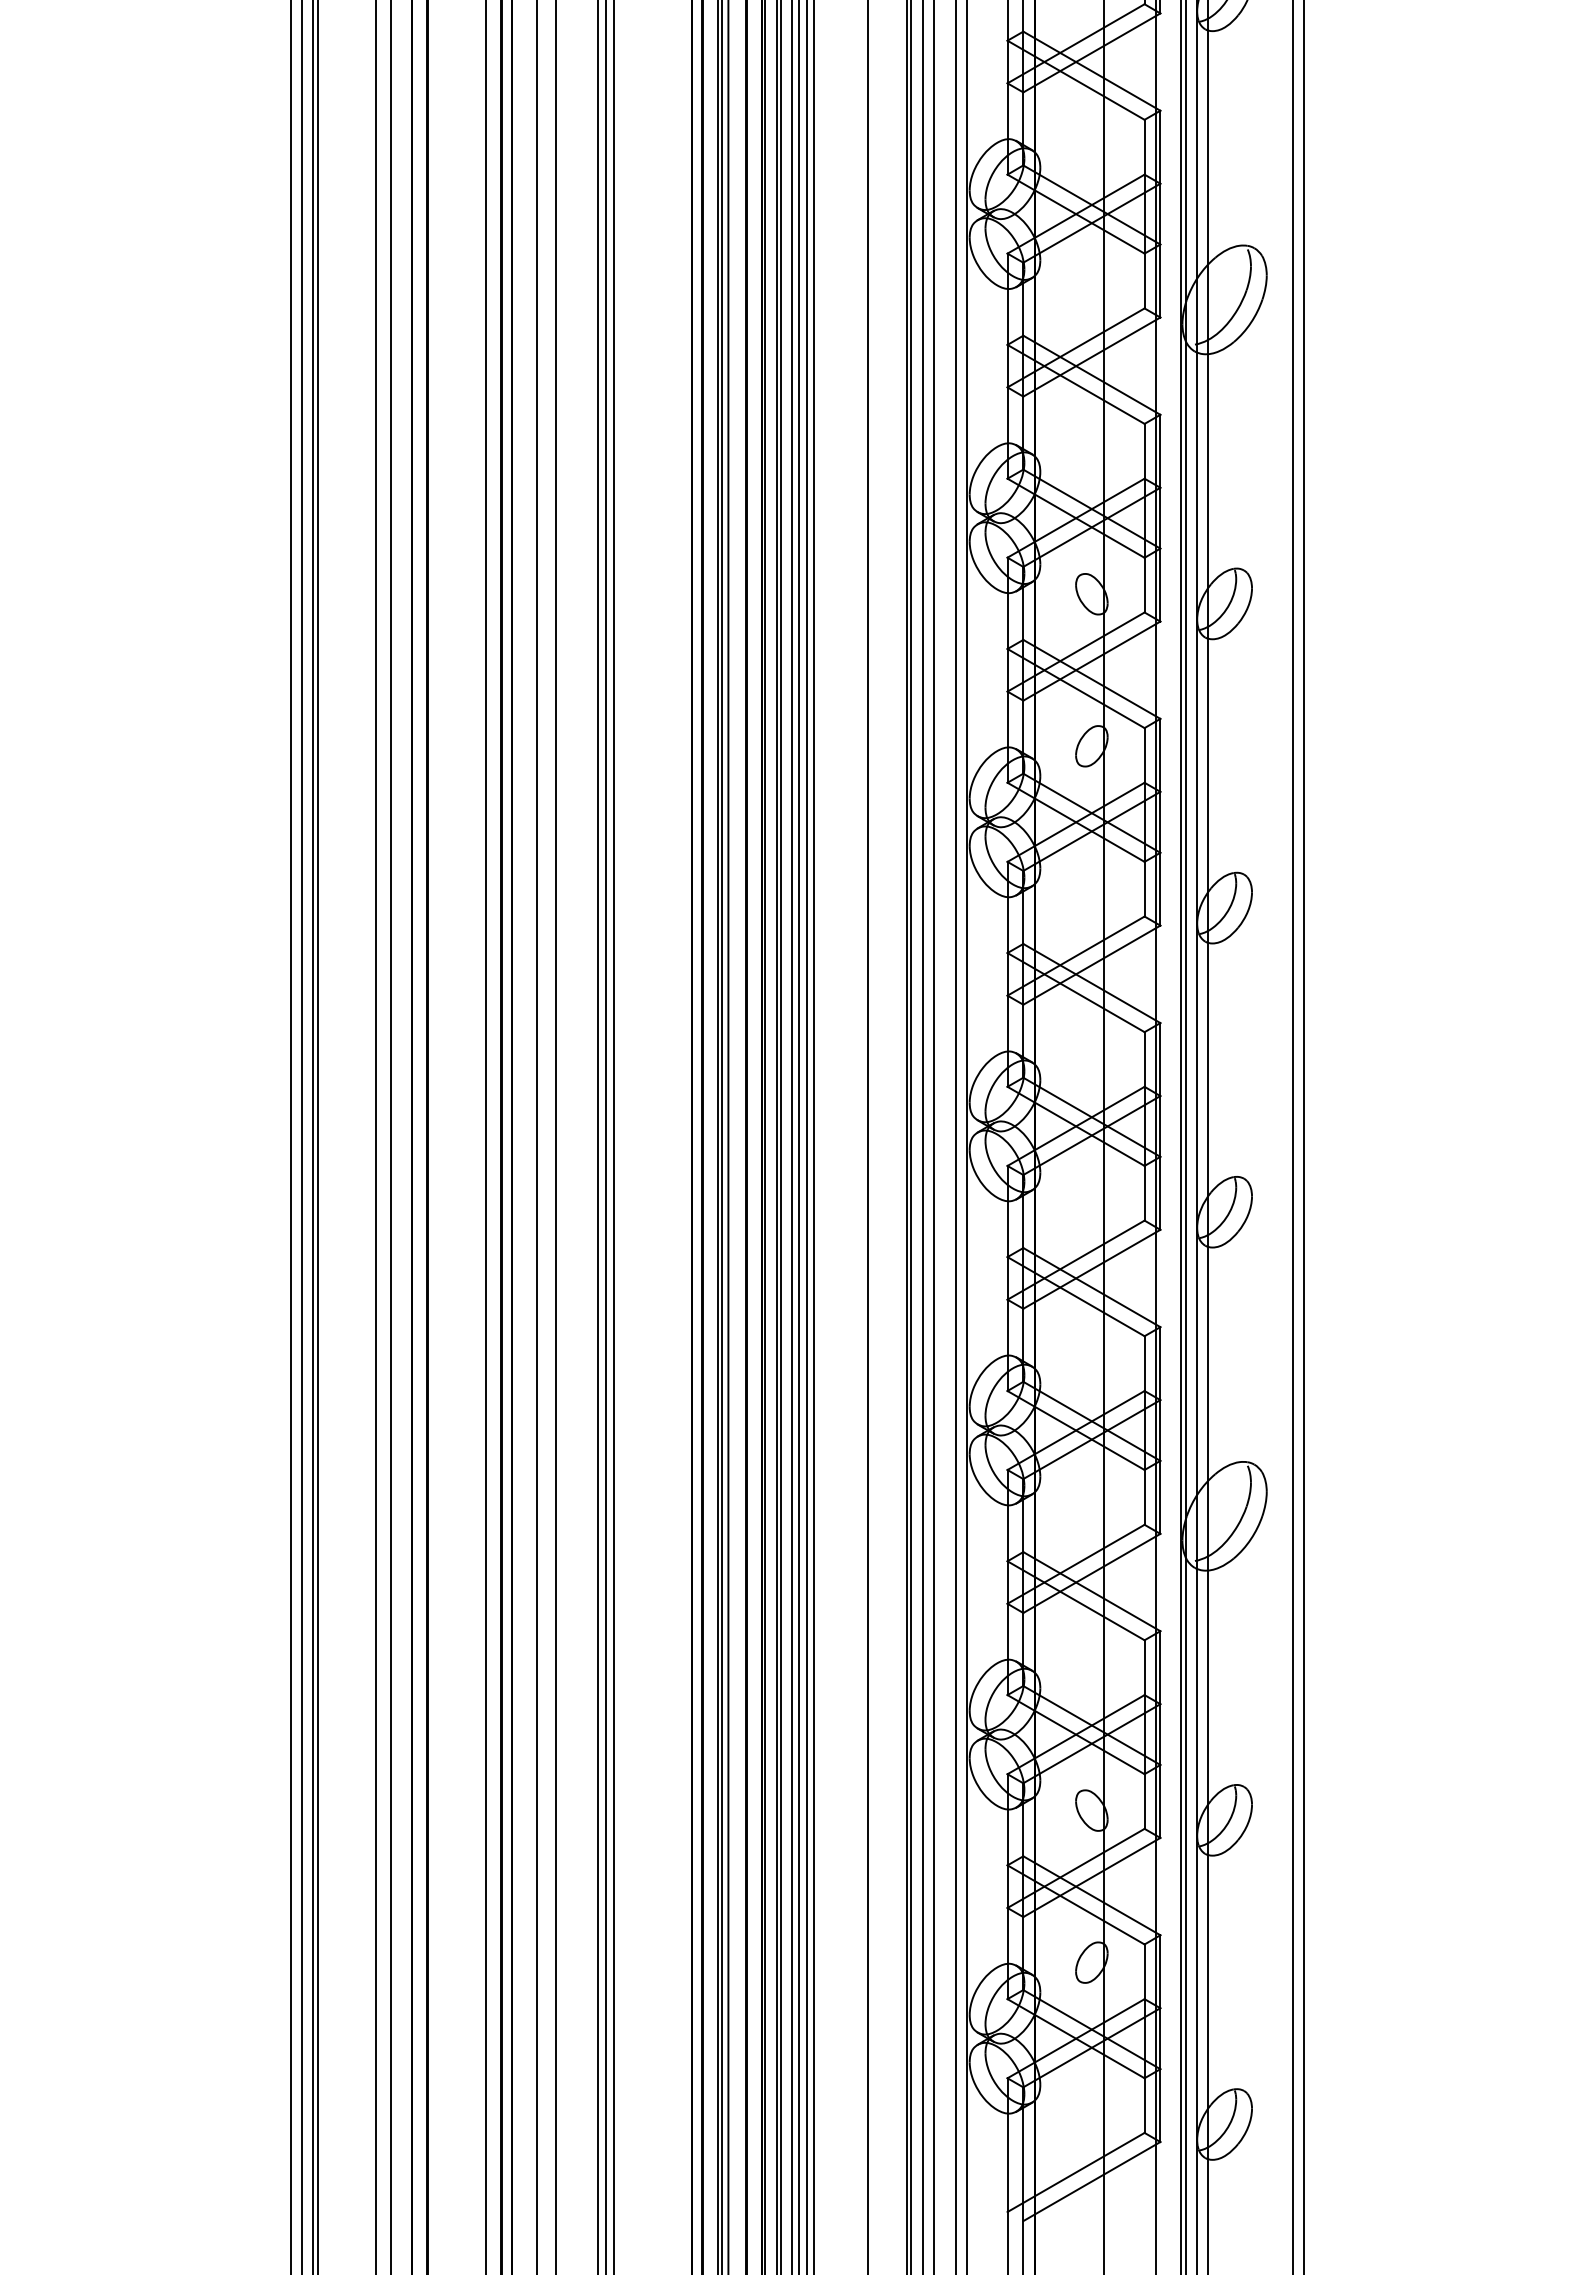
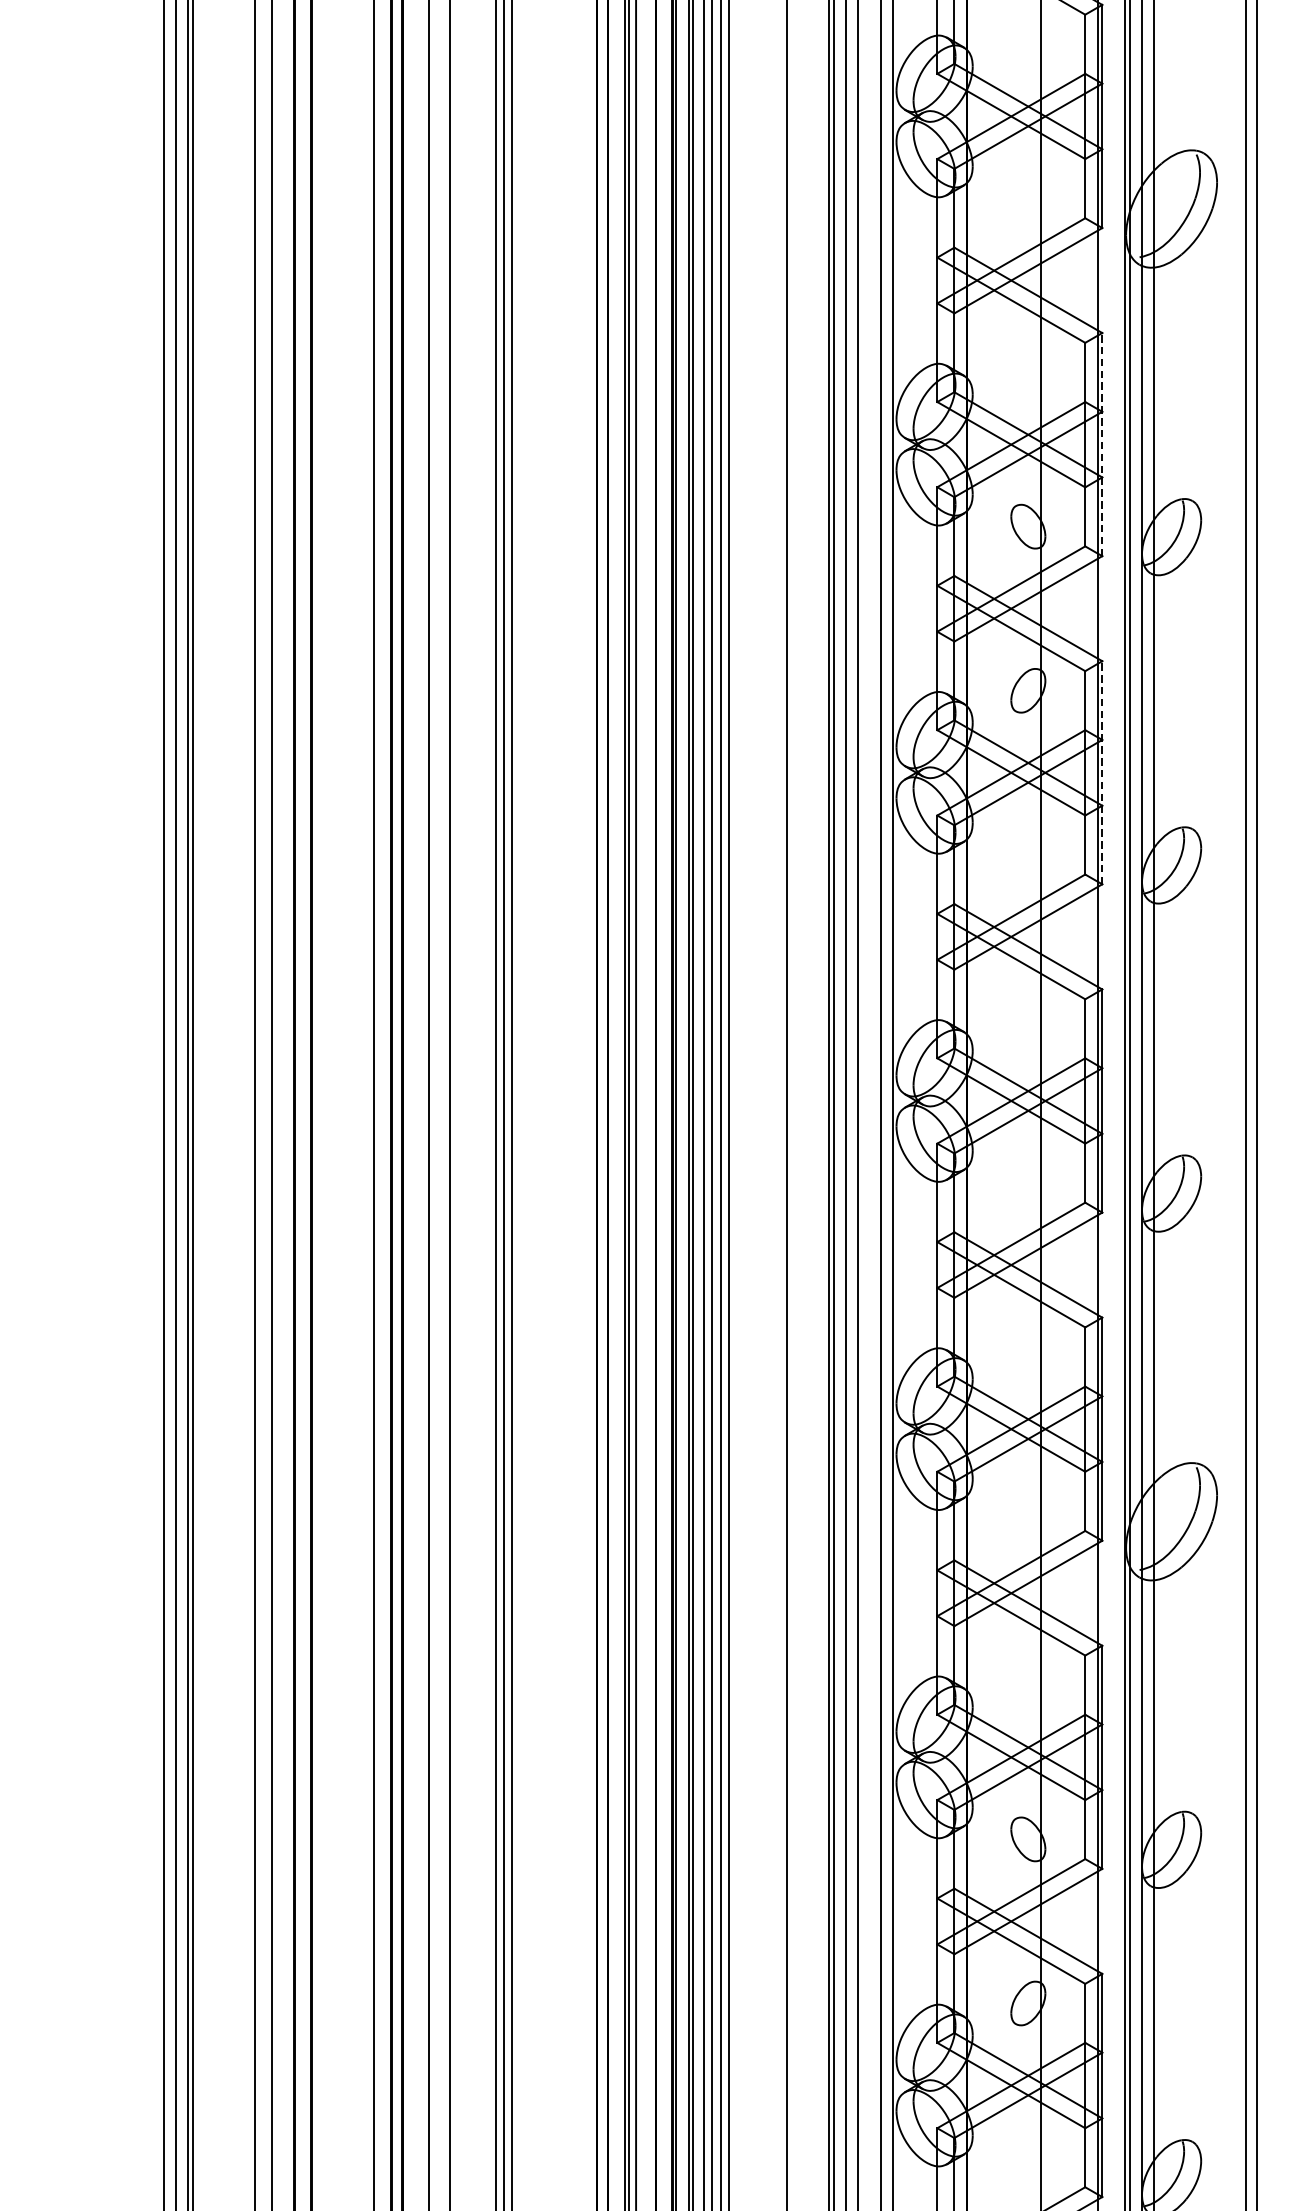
line: (1160, 517) -> (1102, 443), solid -> dashed
line: (1160, 821) -> (1102, 771), solid -> dashed

